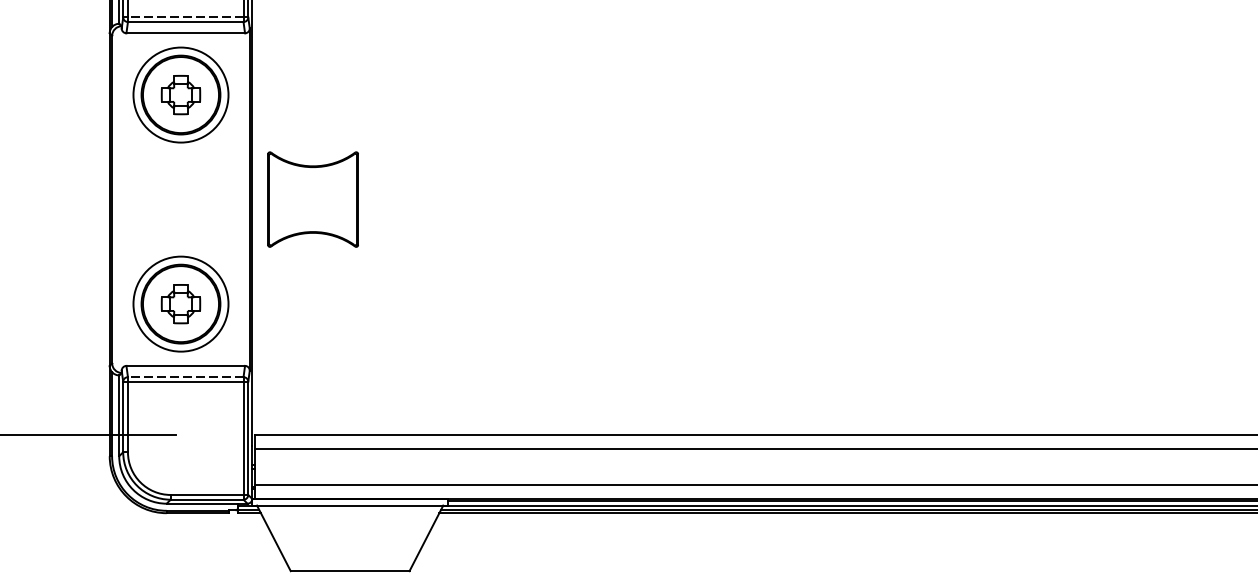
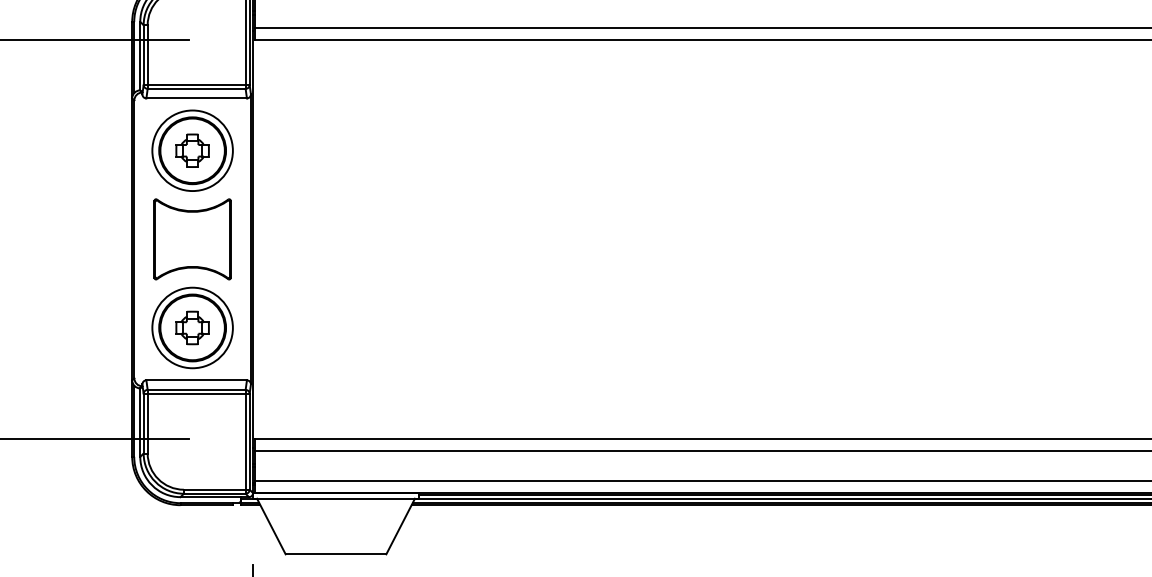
line: (185, 16) -> (196, 84), dashed -> solid
part: (312, 199) -> (192, 239), moved
line: (185, 376) -> (196, 389), dashed -> solid

